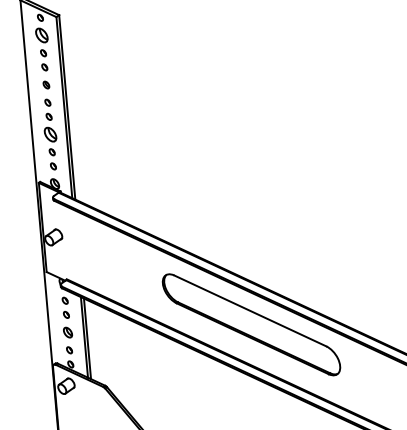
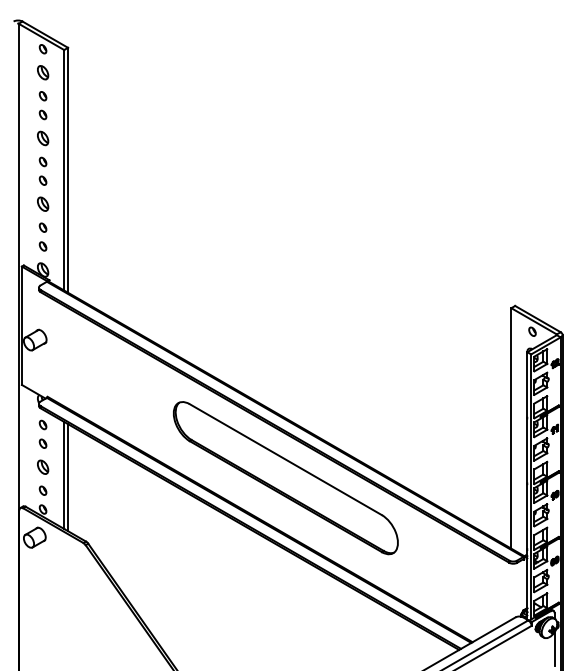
part: (42, 35) -> (43, 72), size x0.71
part: (46, 85) -> (43, 138), size x1.43
part: (50, 134) -> (43, 203), size x0.71

